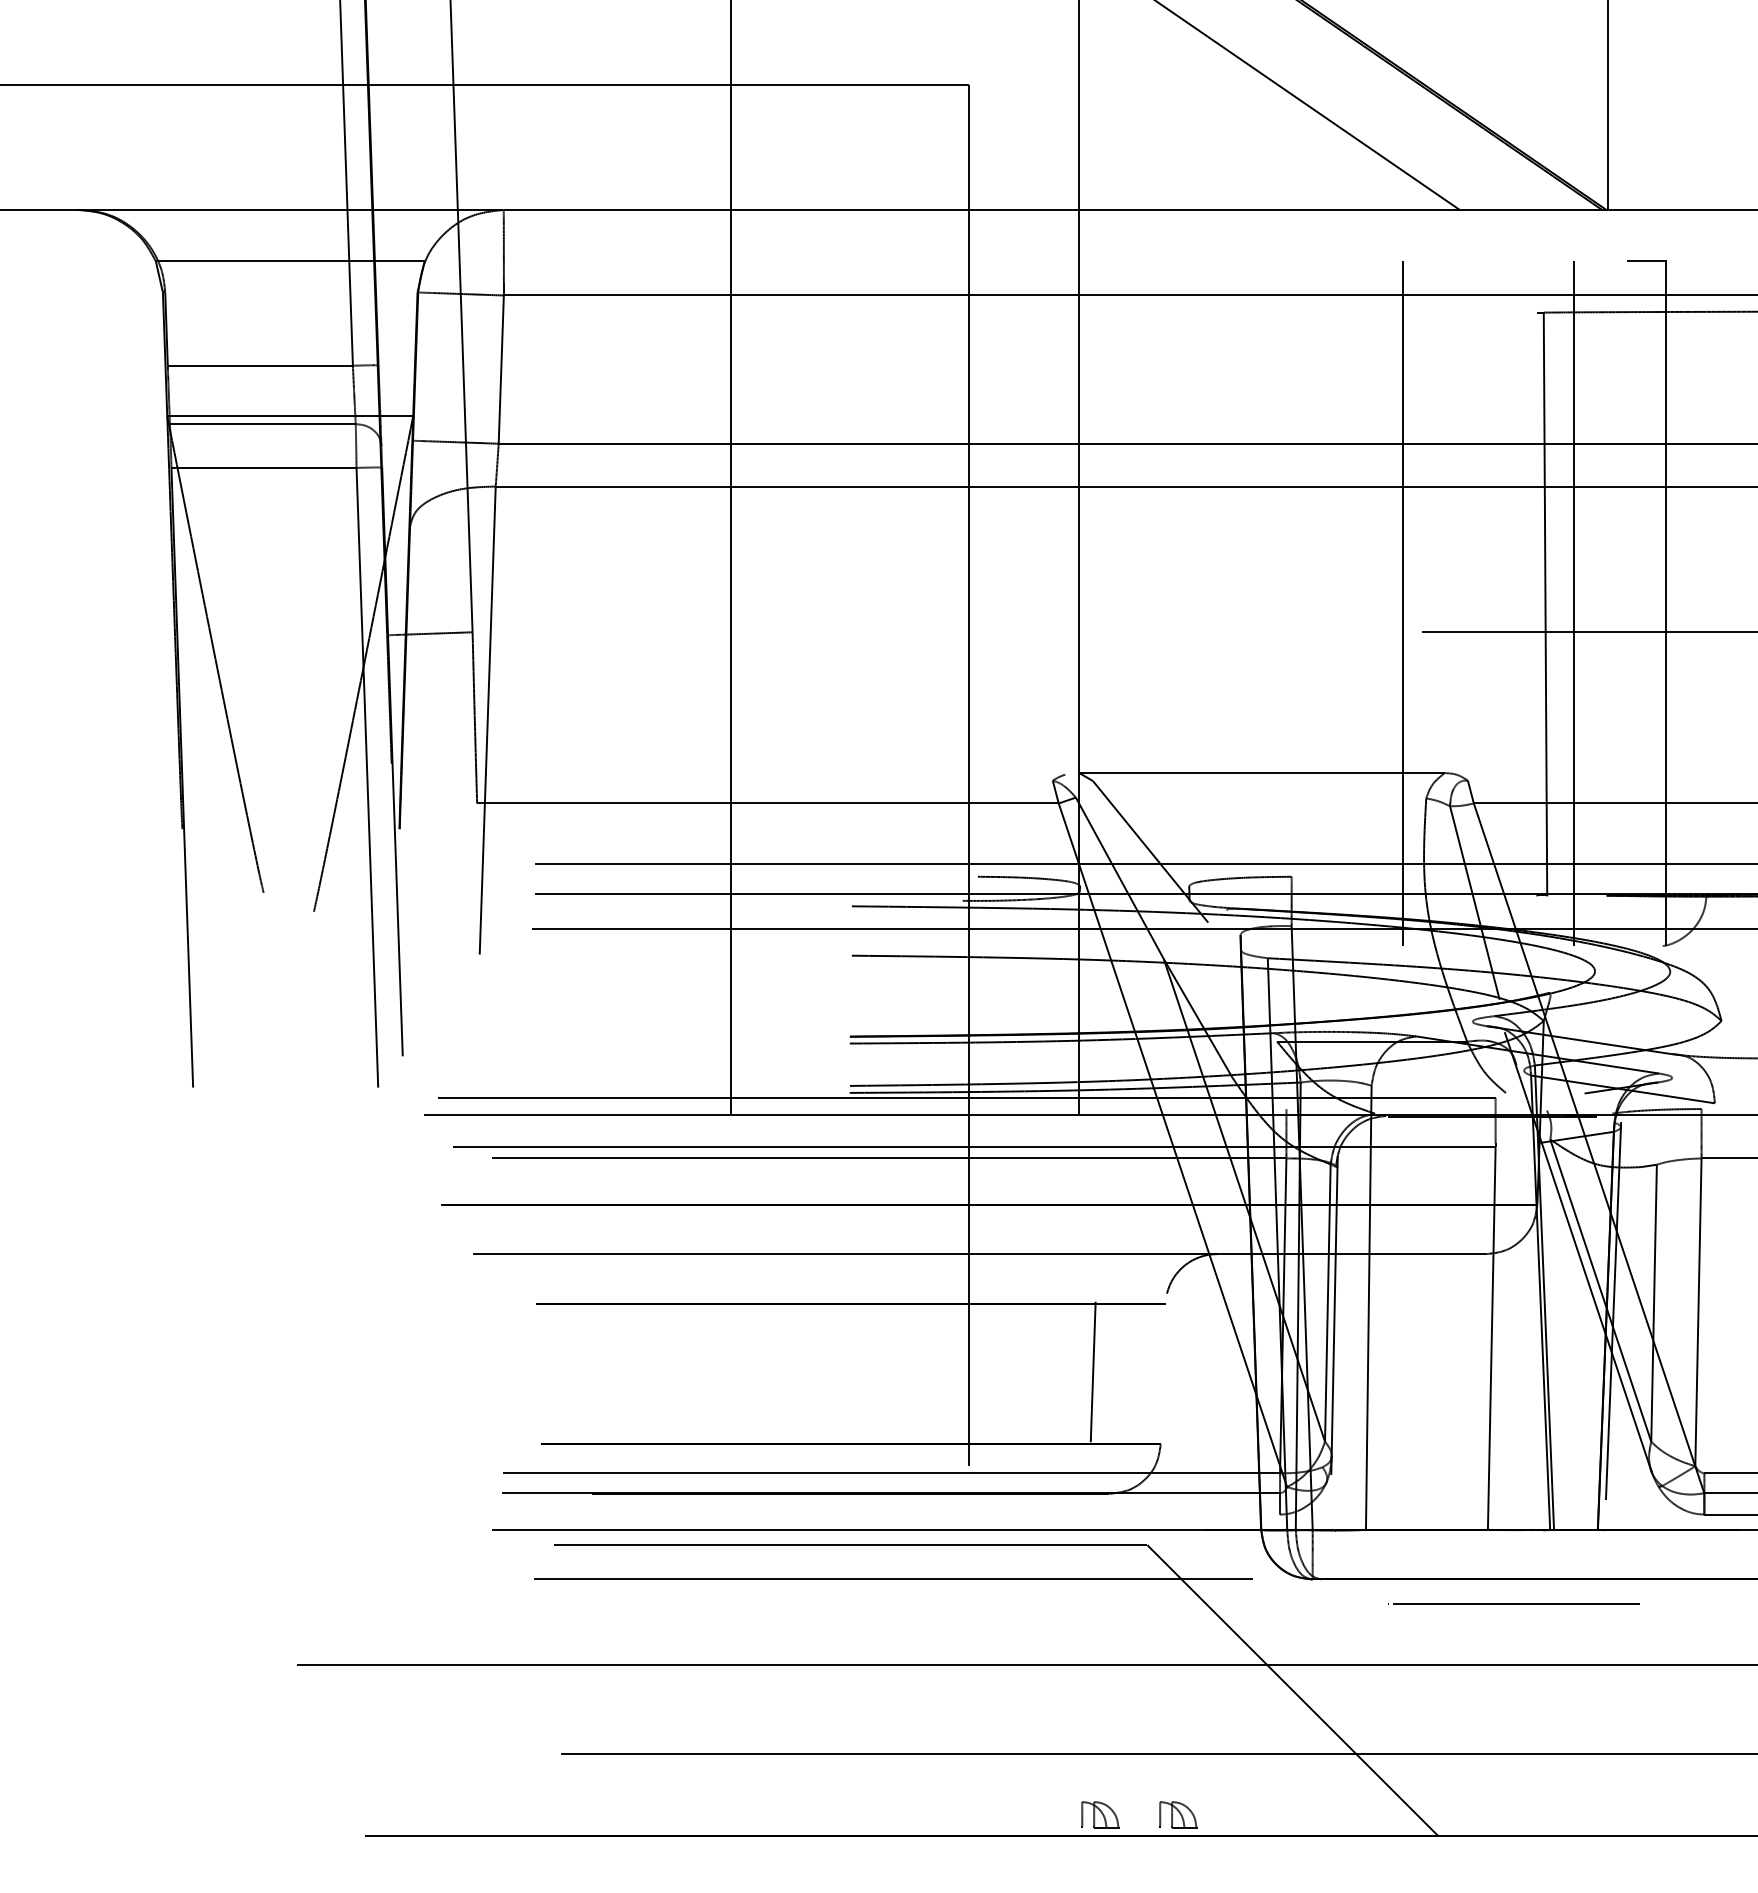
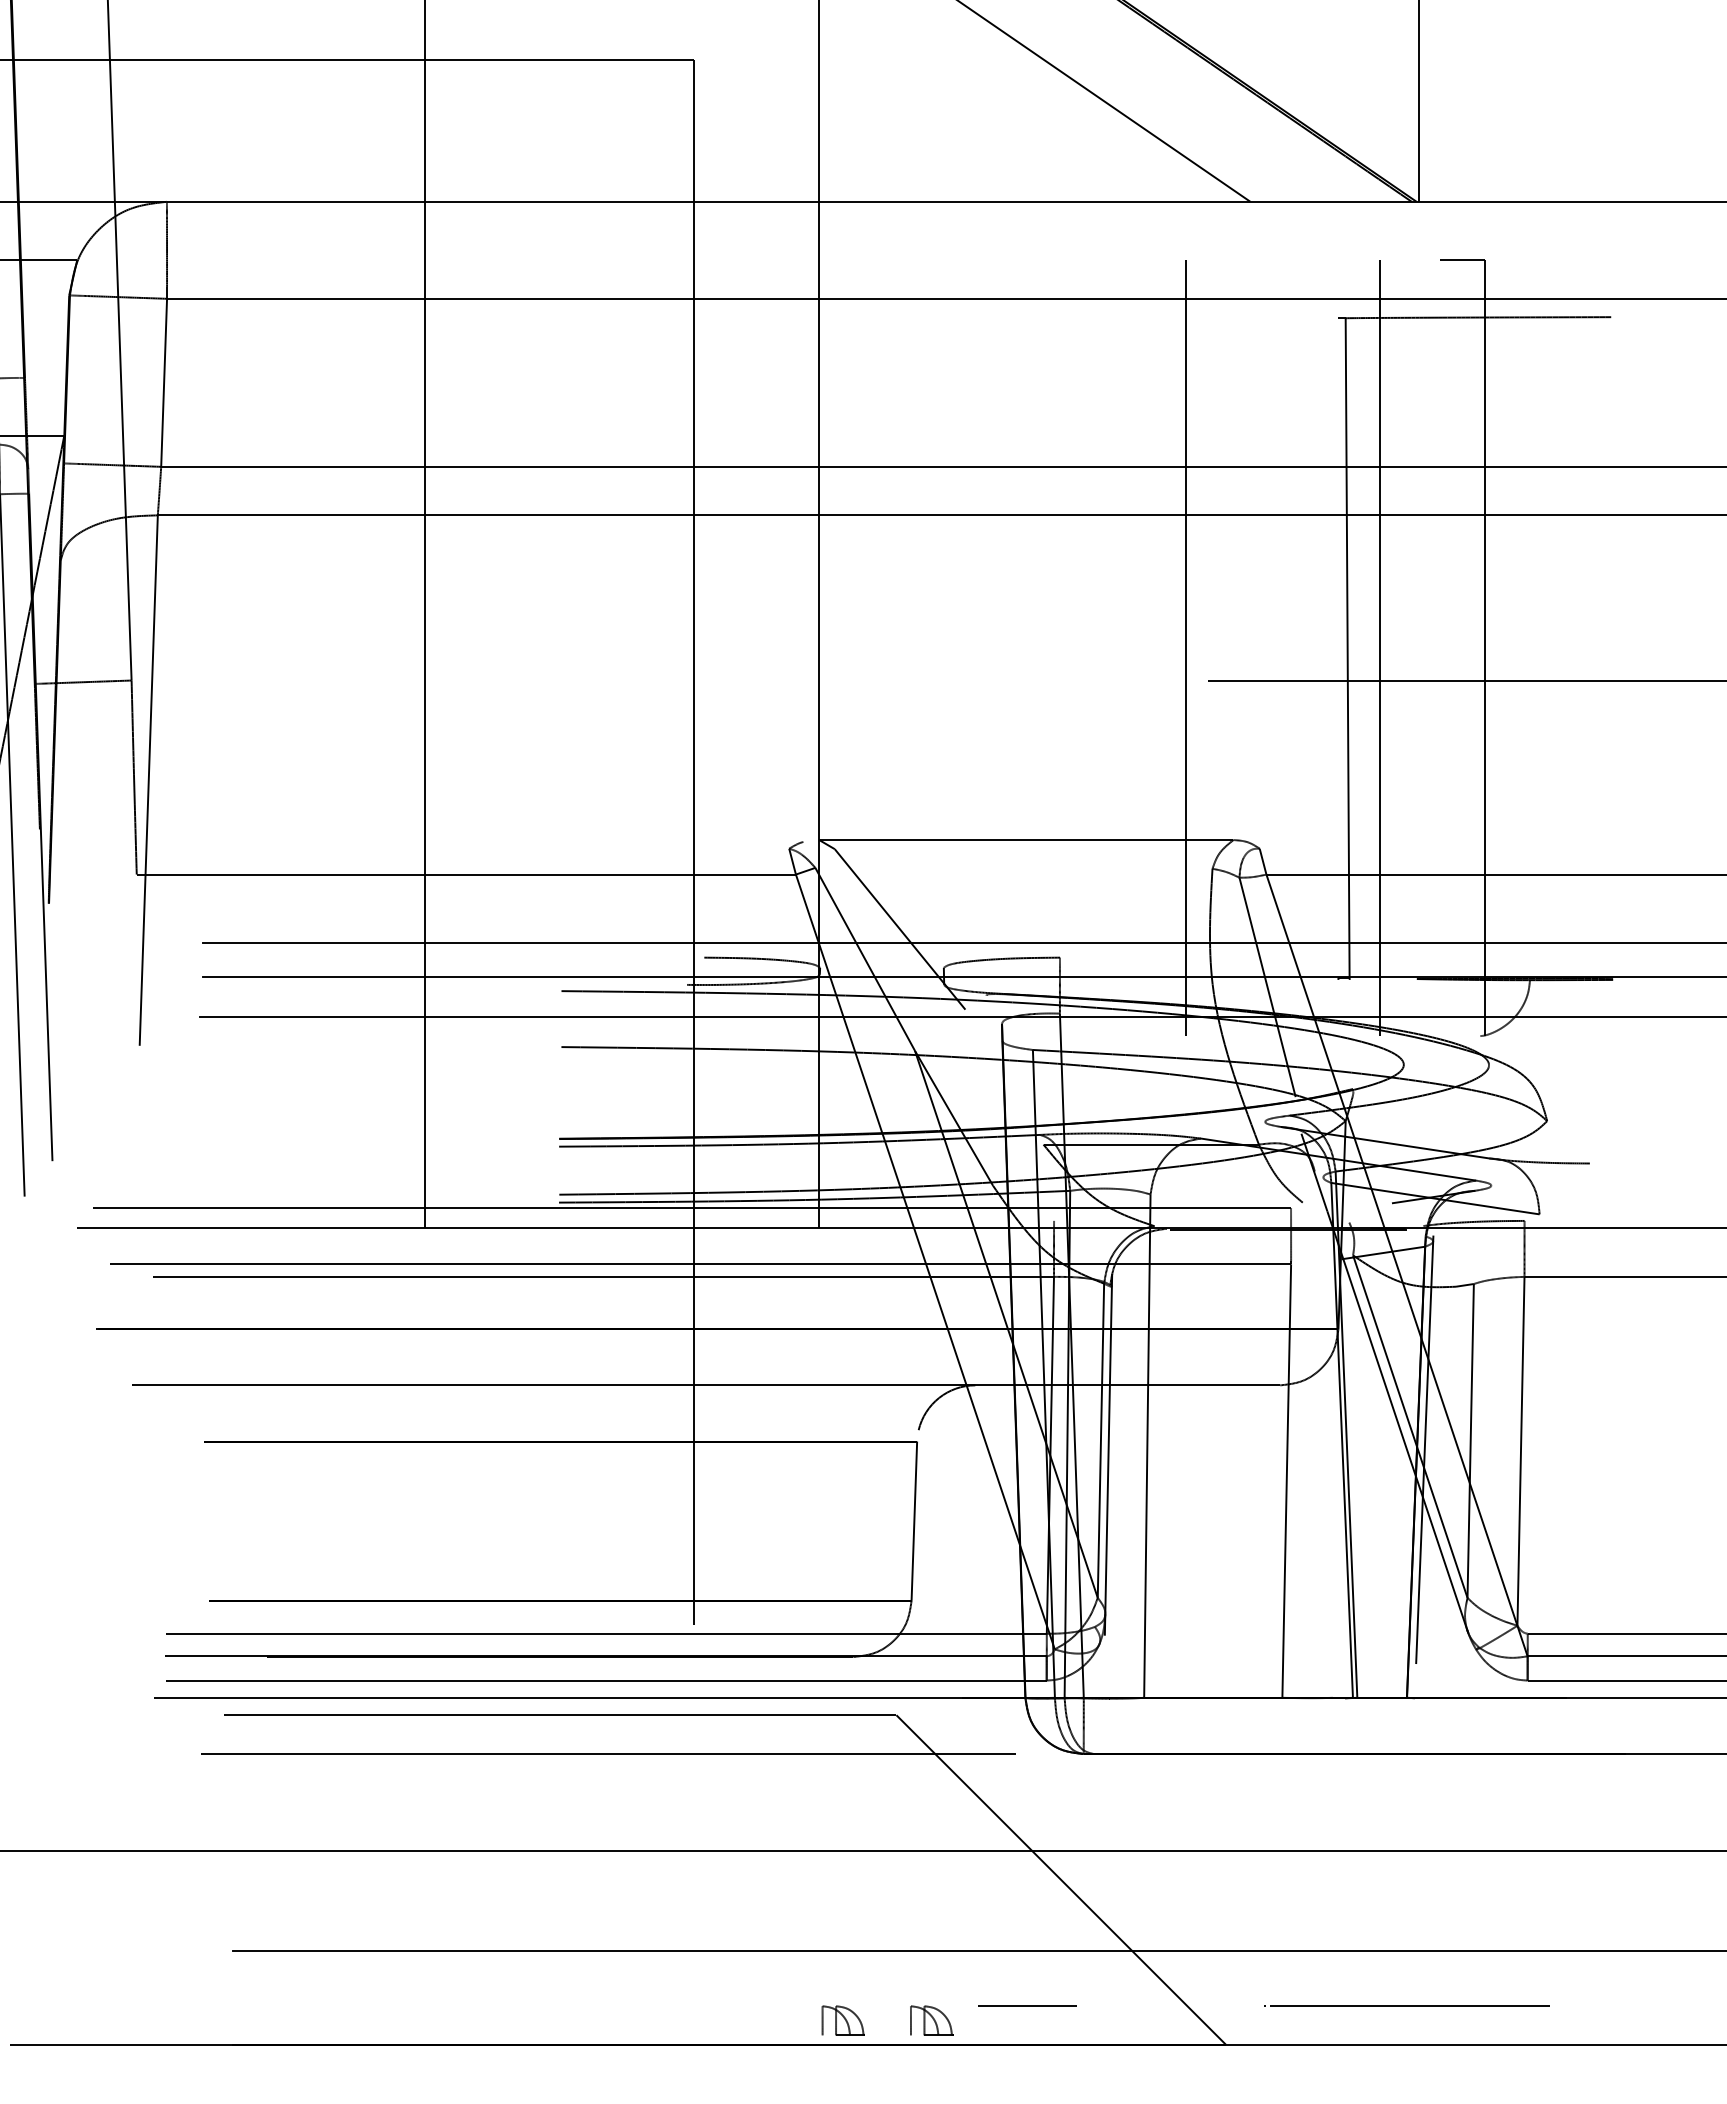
line: (1092, 1371) -> (913, 1520), moved
line: (891, 1514) -> (606, 1680), added
line: (1513, 1603) -> (1406, 2005), moved
line: (1262, 1801) -> (1026, 2005), added

